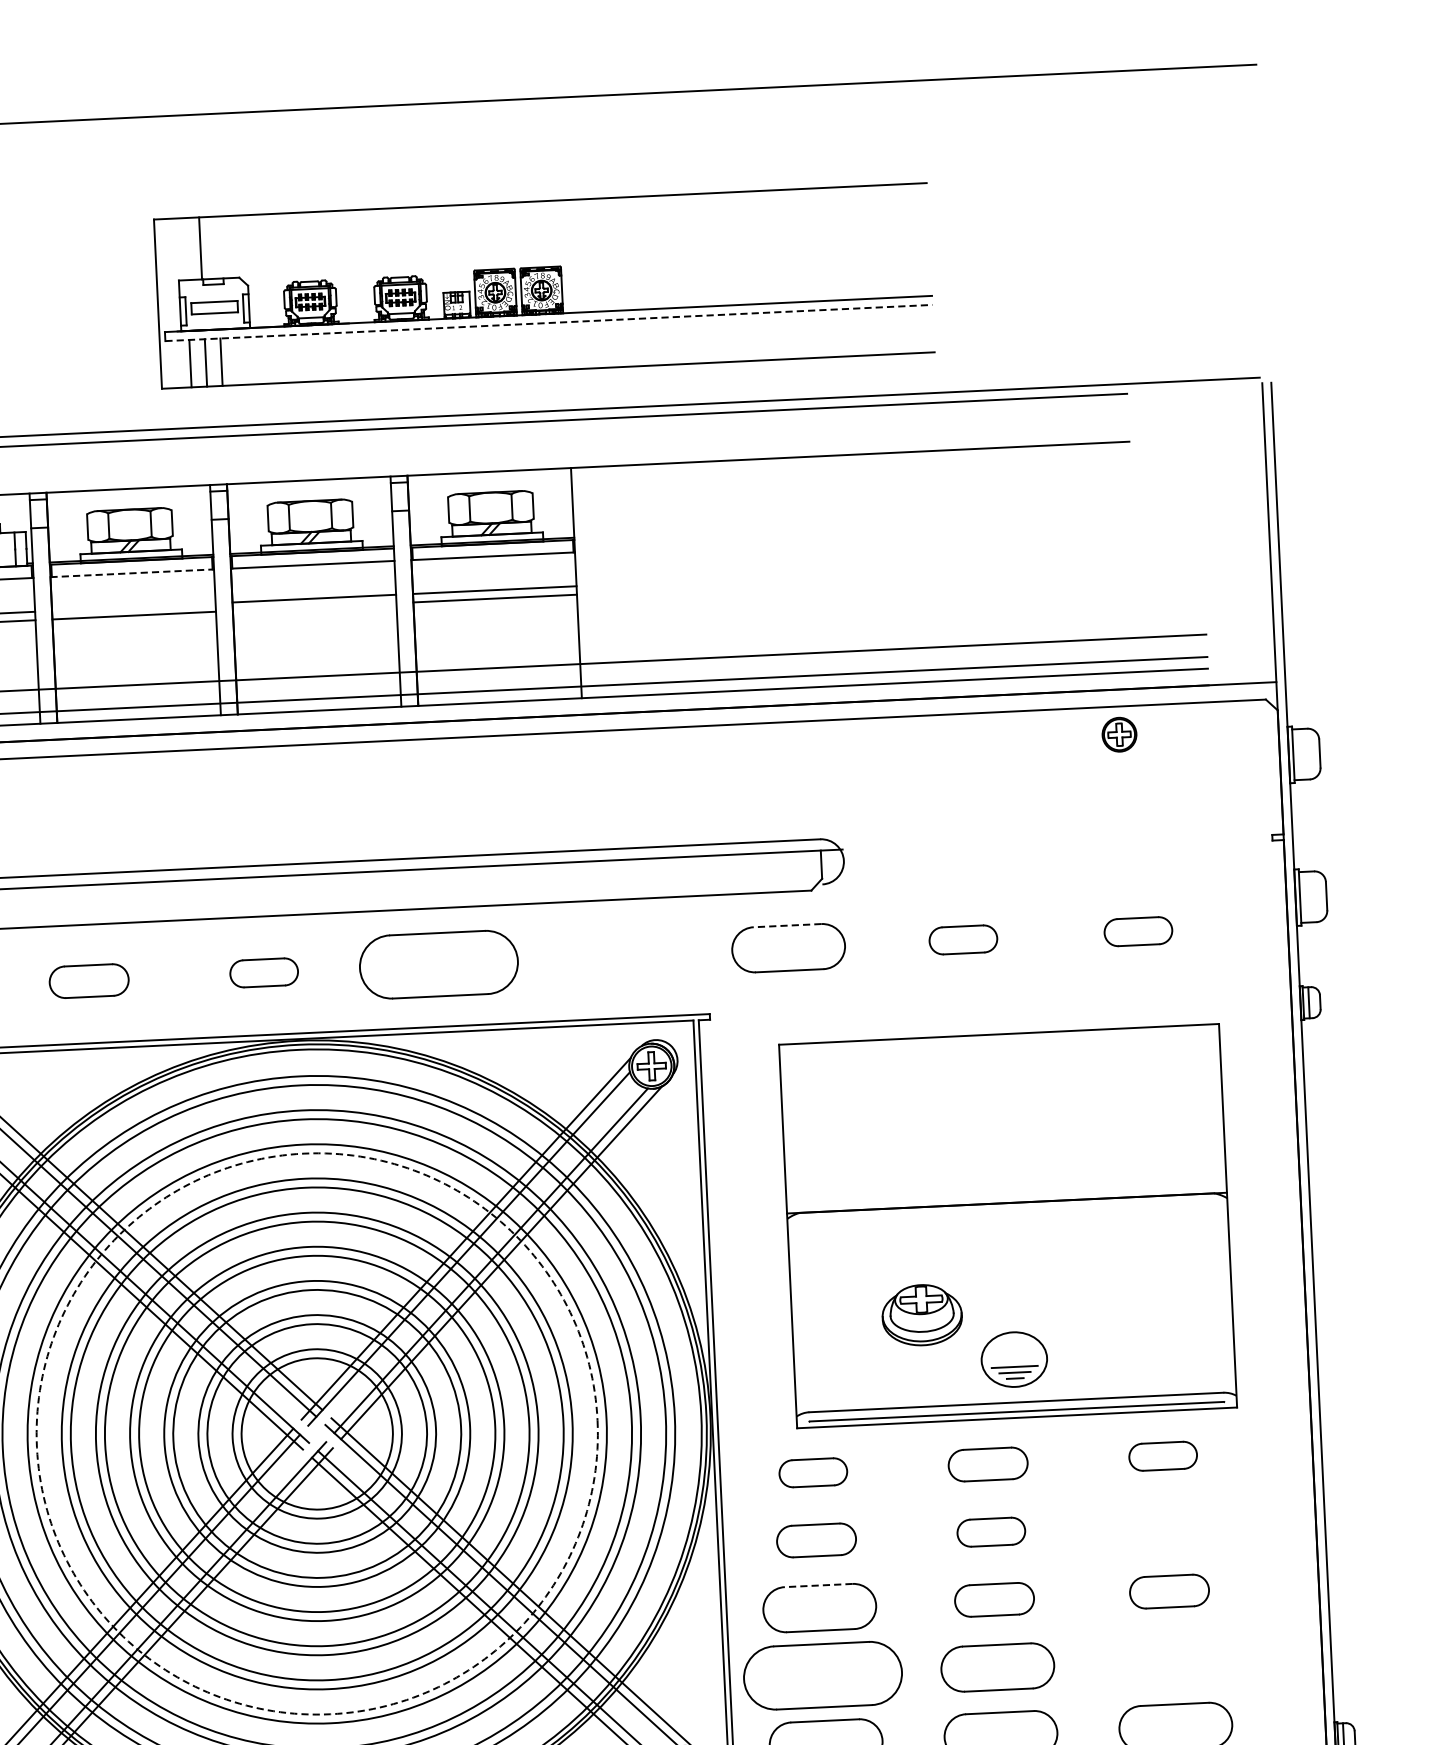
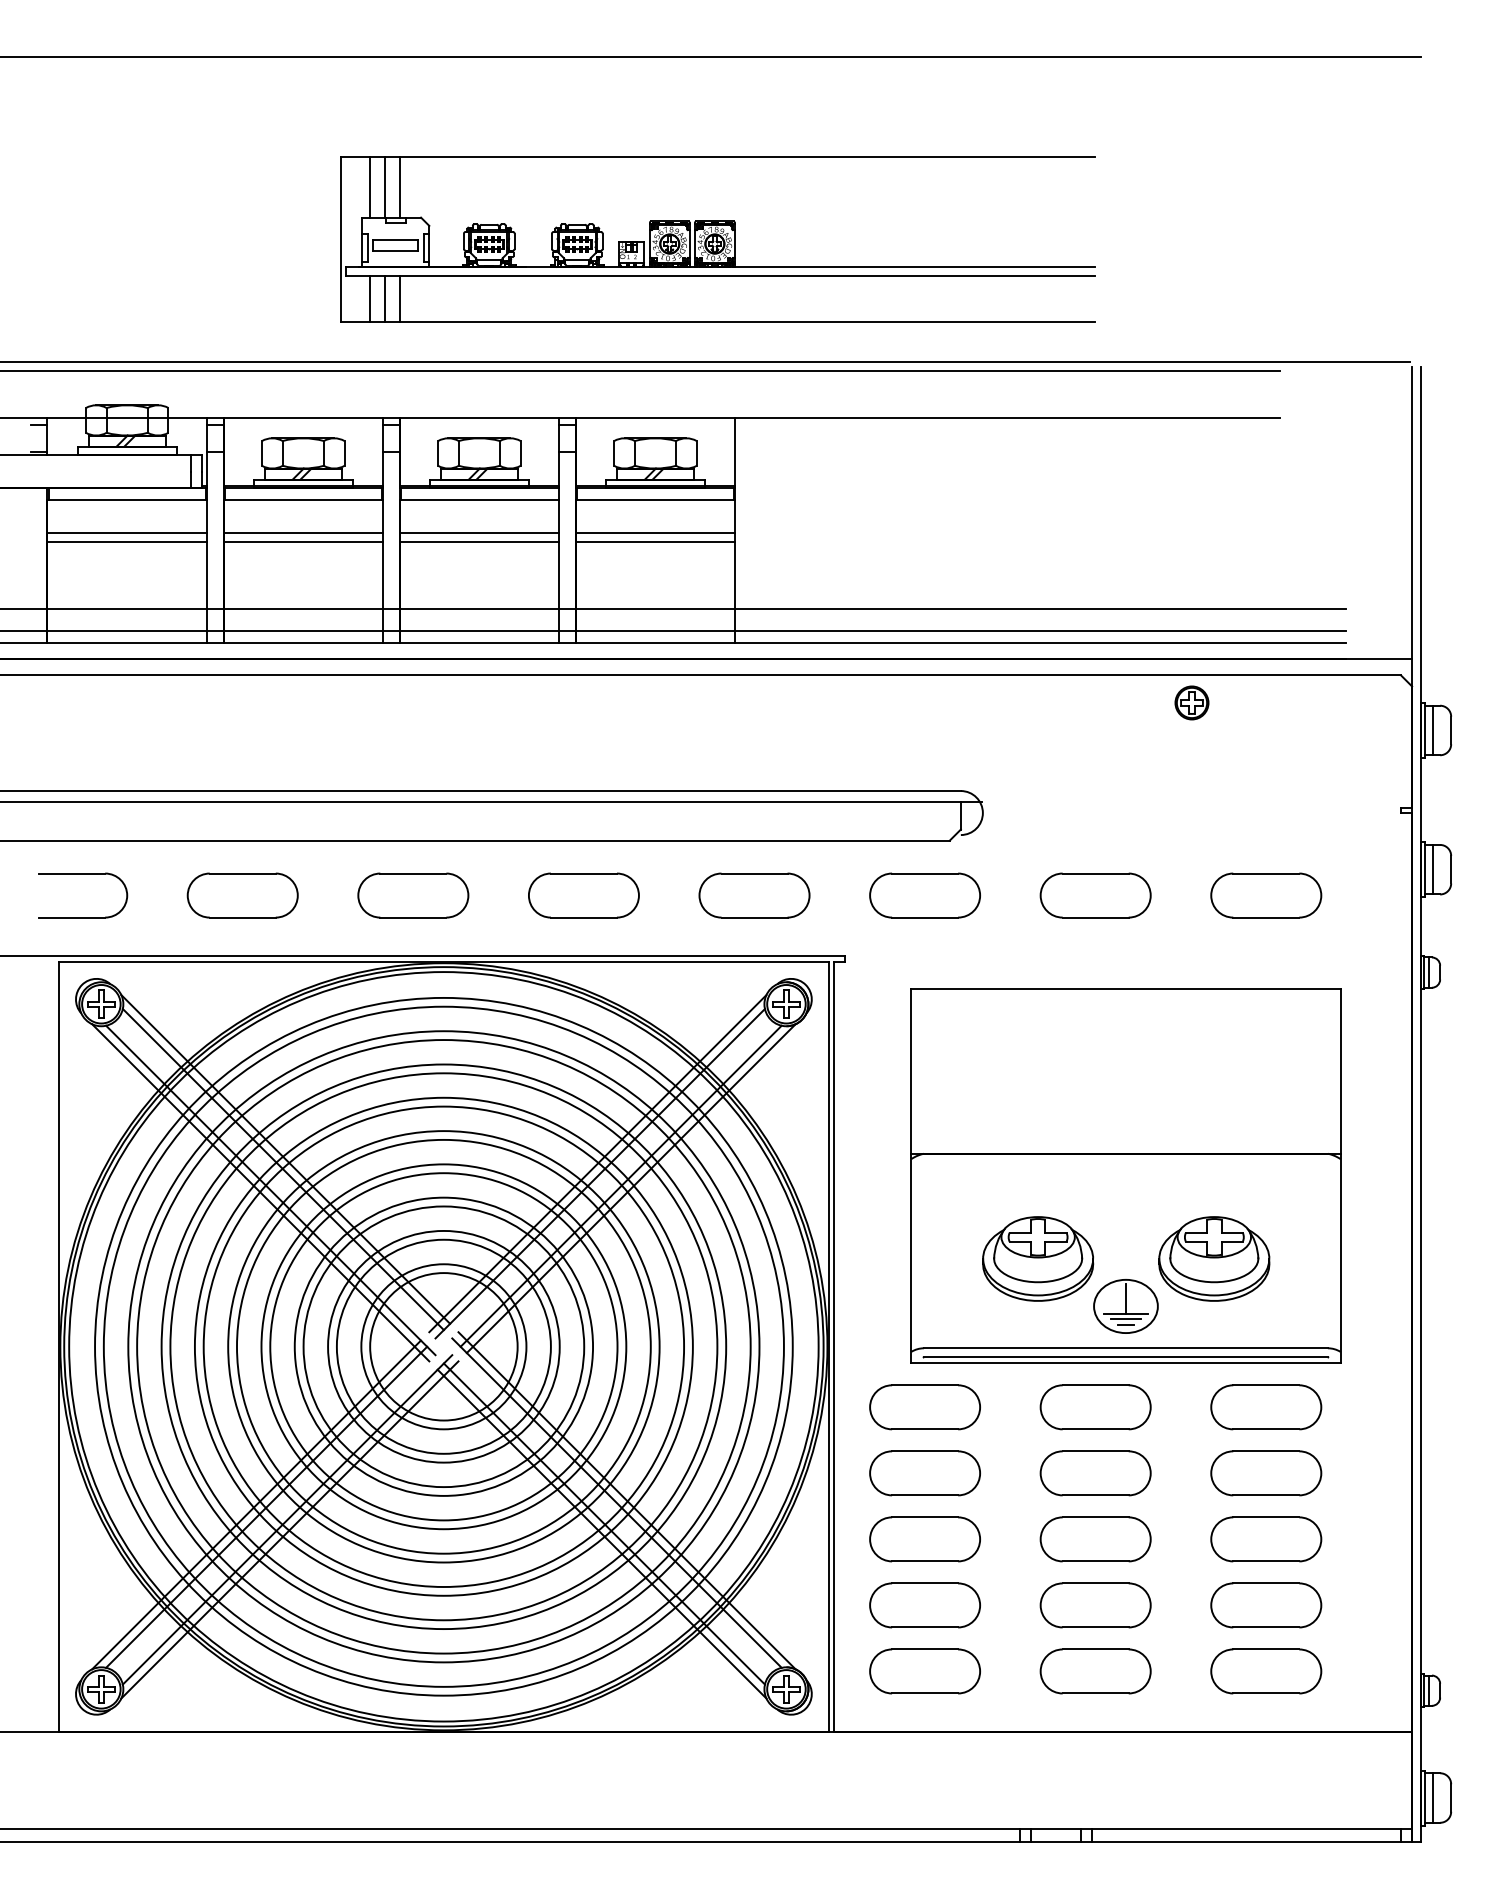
line: (215, 247) -> (399, 187), added
line: (184, 249) -> (369, 187), added
line: (548, 322) -> (720, 275), dashed -> solid
line: (132, 573) -> (303, 500), dashed -> solid
line: (314, 606) -> (479, 541), added
line: (134, 607) -> (303, 533), added
part: (1118, 734) -> (1191, 702), moved
line: (1301, 754) -> (1433, 730), added
line: (1308, 896) -> (1433, 869), added
line: (786, 925) -> (924, 873), dashed -> solid
part: (1138, 931) -> (1266, 895), size x1.67
part: (963, 939) -> (1095, 895), size x1.67
part: (613, 956) -> (754, 895), added
part: (438, 964) -> (583, 895), size x0.71
part: (264, 972) -> (413, 895), size x1.67
part: (89, 981) -> (242, 895), size x1.43
part: (1102, 1306) -> (1214, 1258), added
part: (922, 1314) -> (1038, 1258), size x1.43
line: (1013, 1351) -> (1125, 1298), added
circle: (316, 1433) -> (443, 1346), dashed -> solid
part: (1163, 1456) -> (1266, 1407), size x1.67
part: (988, 1464) -> (1095, 1407), size x1.43
part: (812, 1472) -> (924, 1407), size x1.67
part: (1166, 1524) -> (1266, 1473), added
part: (991, 1532) -> (1095, 1473), size x1.67
part: (815, 1540) -> (924, 1473), size x1.43
line: (818, 1585) -> (924, 1517), dashed -> solid
part: (1169, 1591) -> (1266, 1539), size x1.43
part: (994, 1599) -> (1095, 1539), size x1.43
part: (1172, 1659) -> (1266, 1605), added
part: (822, 1675) -> (924, 1605), size x0.71

